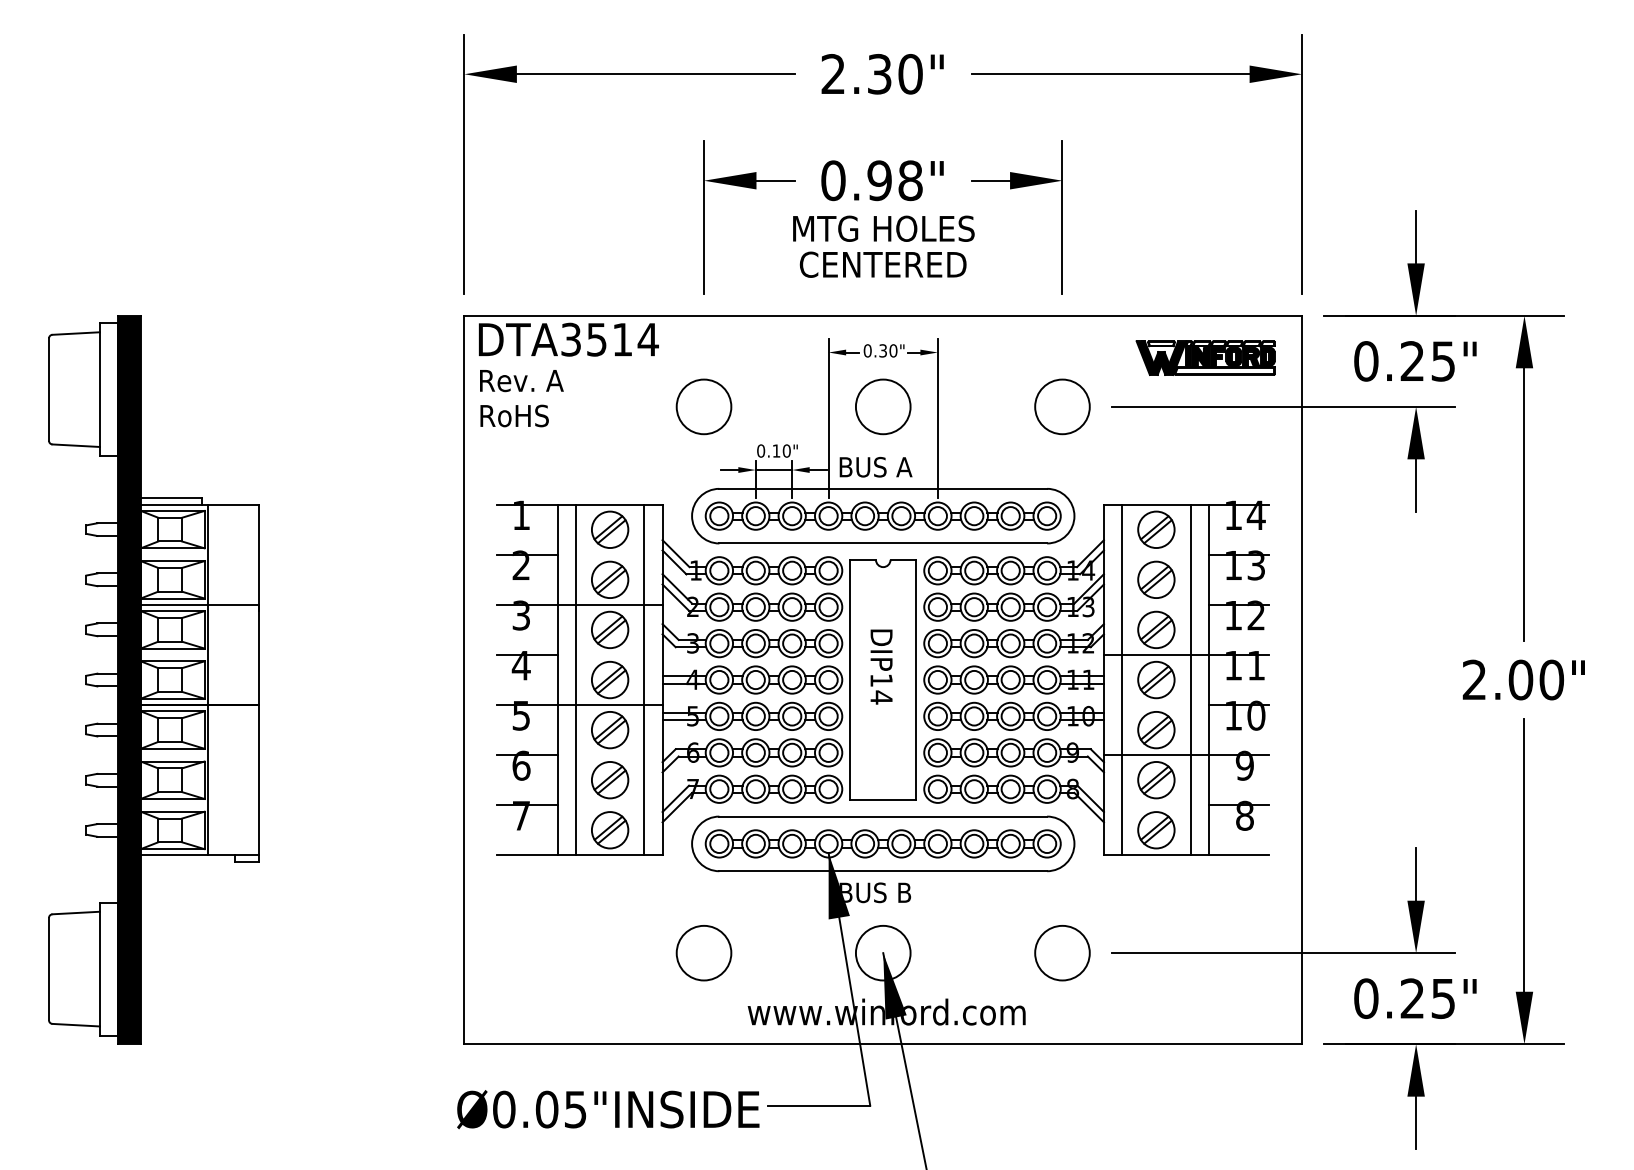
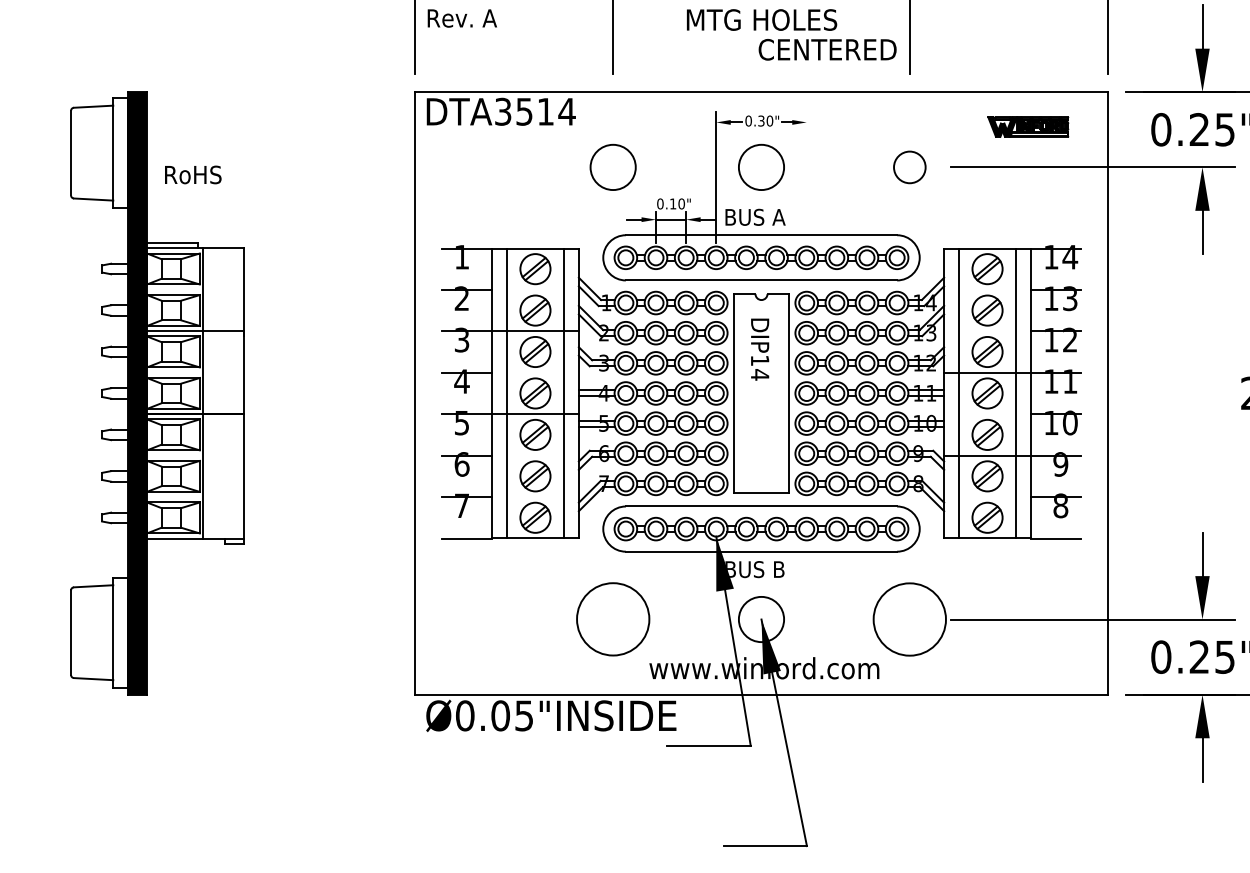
text: (882, 264) -> (827, 49), moved
part: (1205, 357) -> (1028, 126), size x0.7
text: (521, 381) -> (462, 18), moved
circle: (1062, 406) -> (909, 167), size x0.7
text: (514, 415) -> (193, 174), moved
line: (937, 418) -> (806, 177), removed
text: (881, 666) -> (760, 349), moved
circle: (1062, 952) -> (909, 618), size x1.6
circle: (703, 953) -> (612, 619), size x1.6
text: (608, 1109) -> (551, 715), moved

